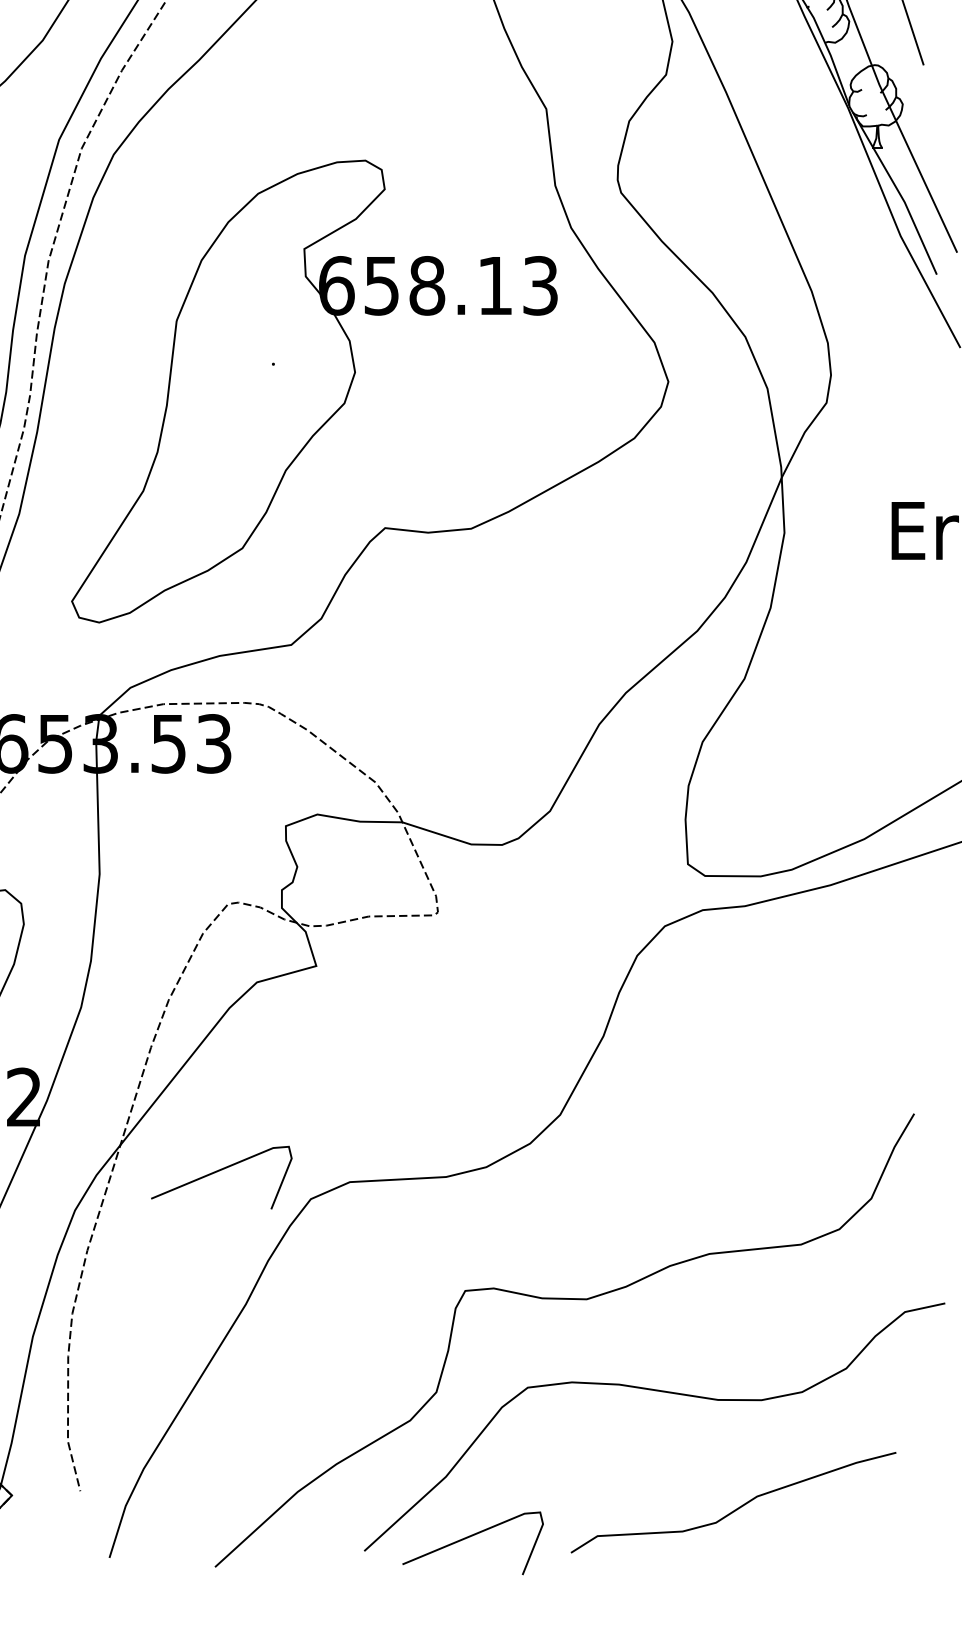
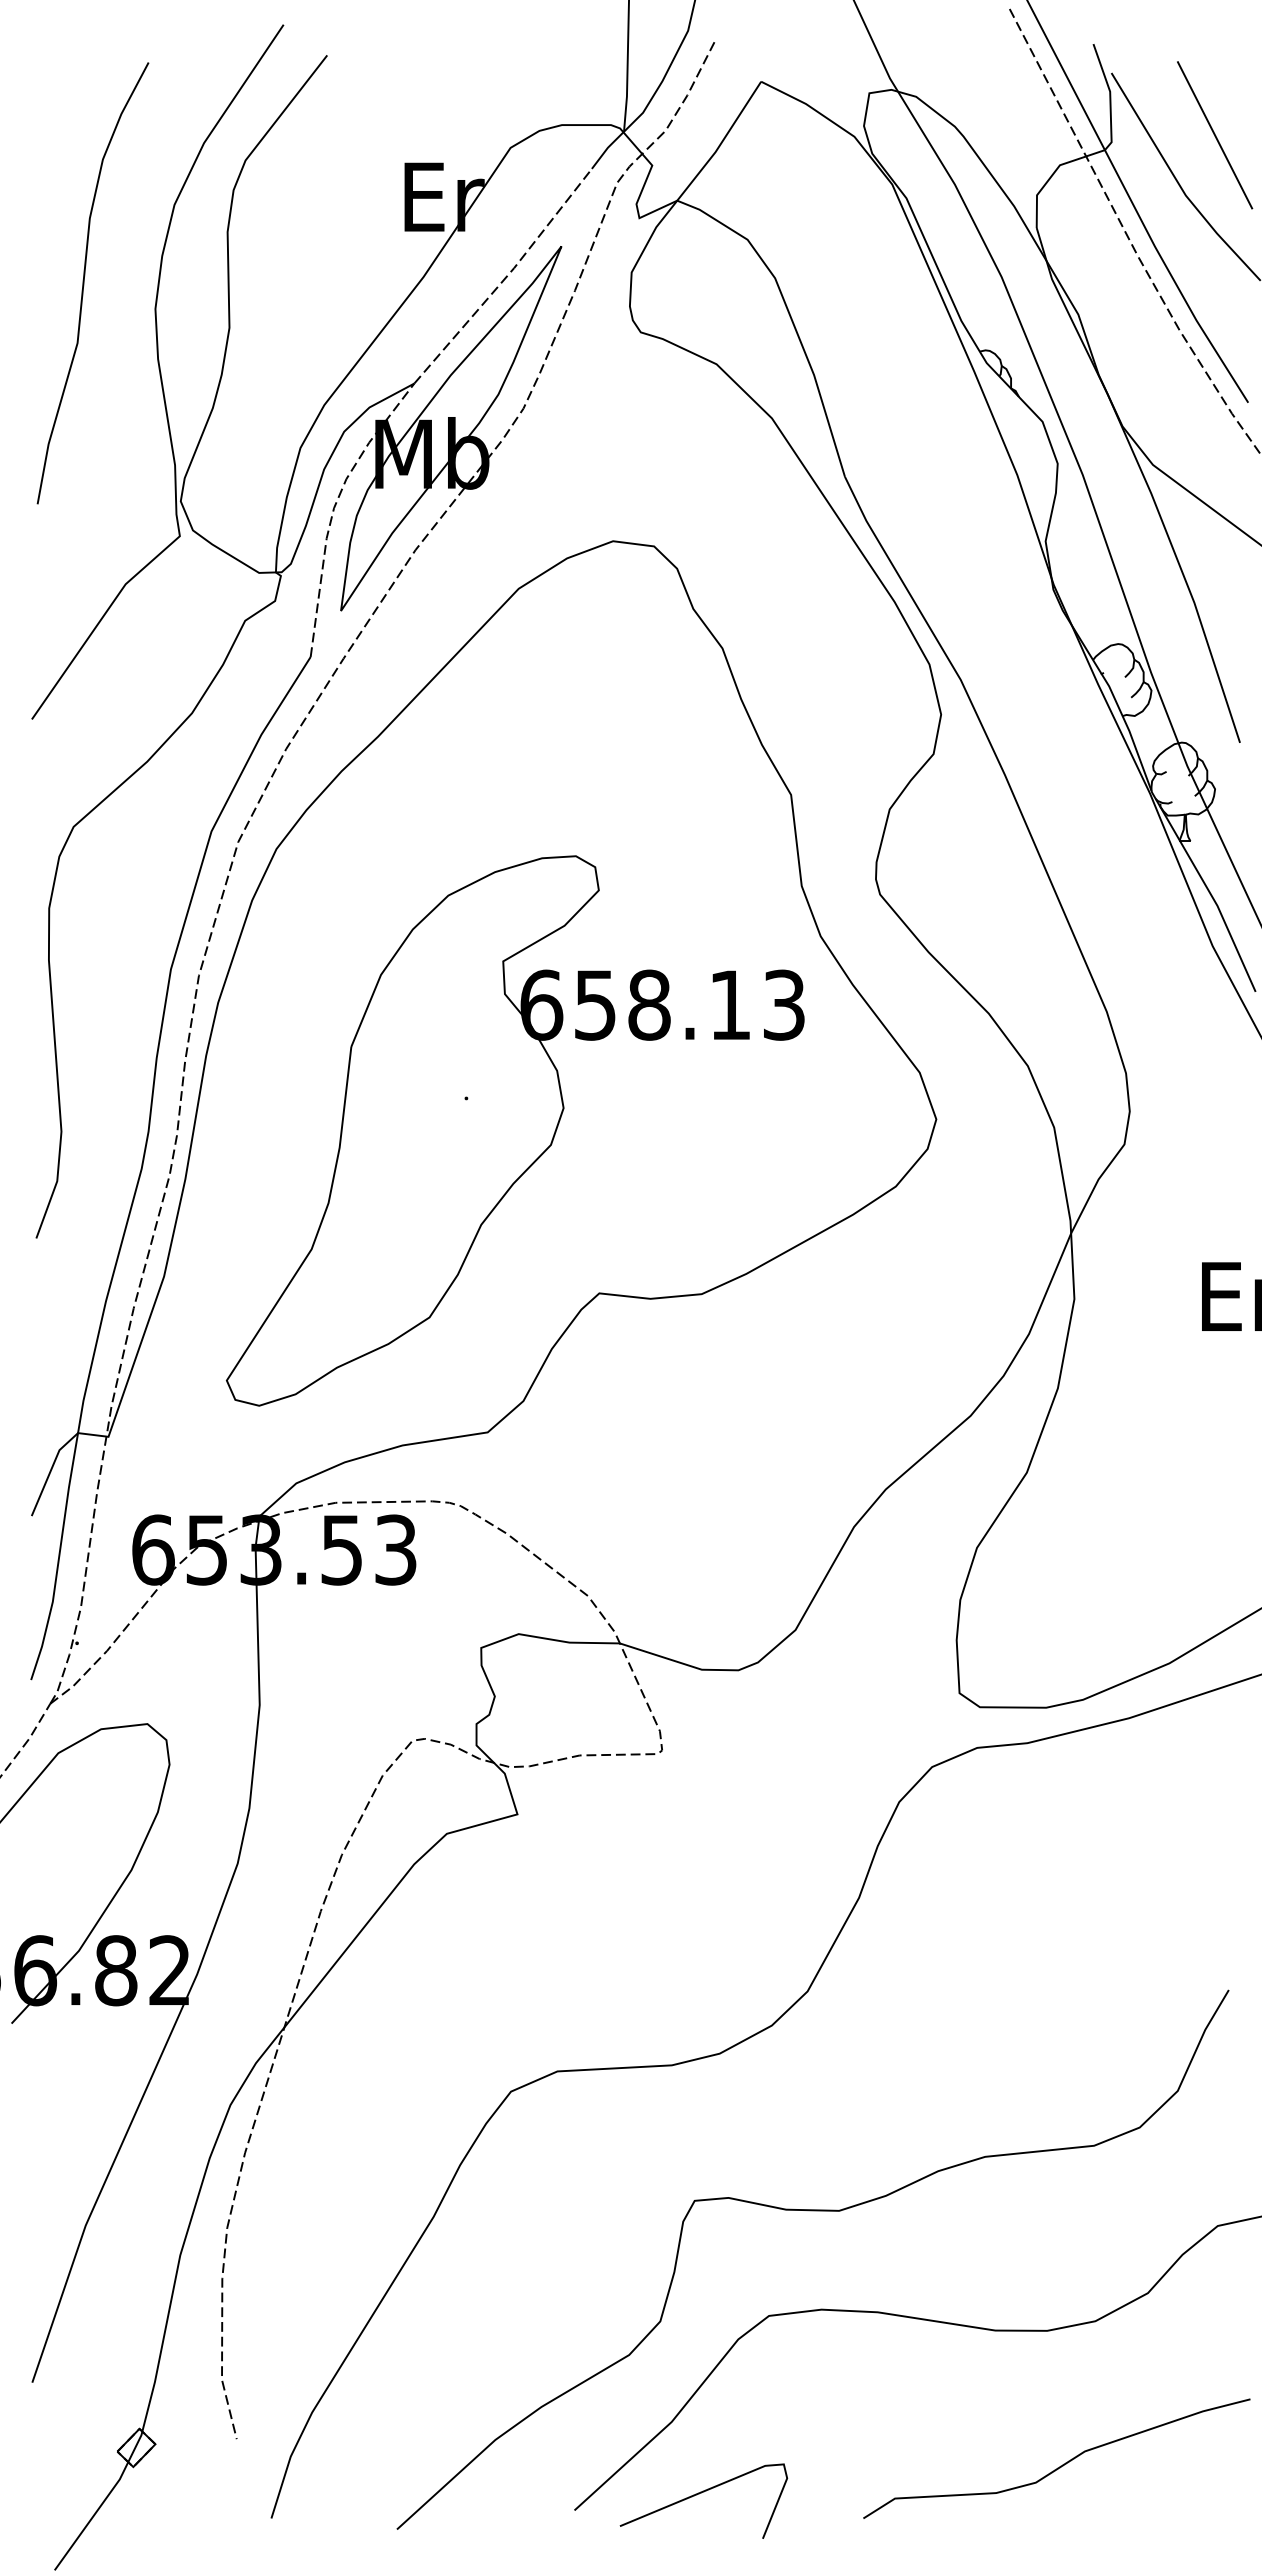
line: (218, 1172) -> (400, 2059), removed
curve: (736, 1508) -> (1060, 2465), moved

